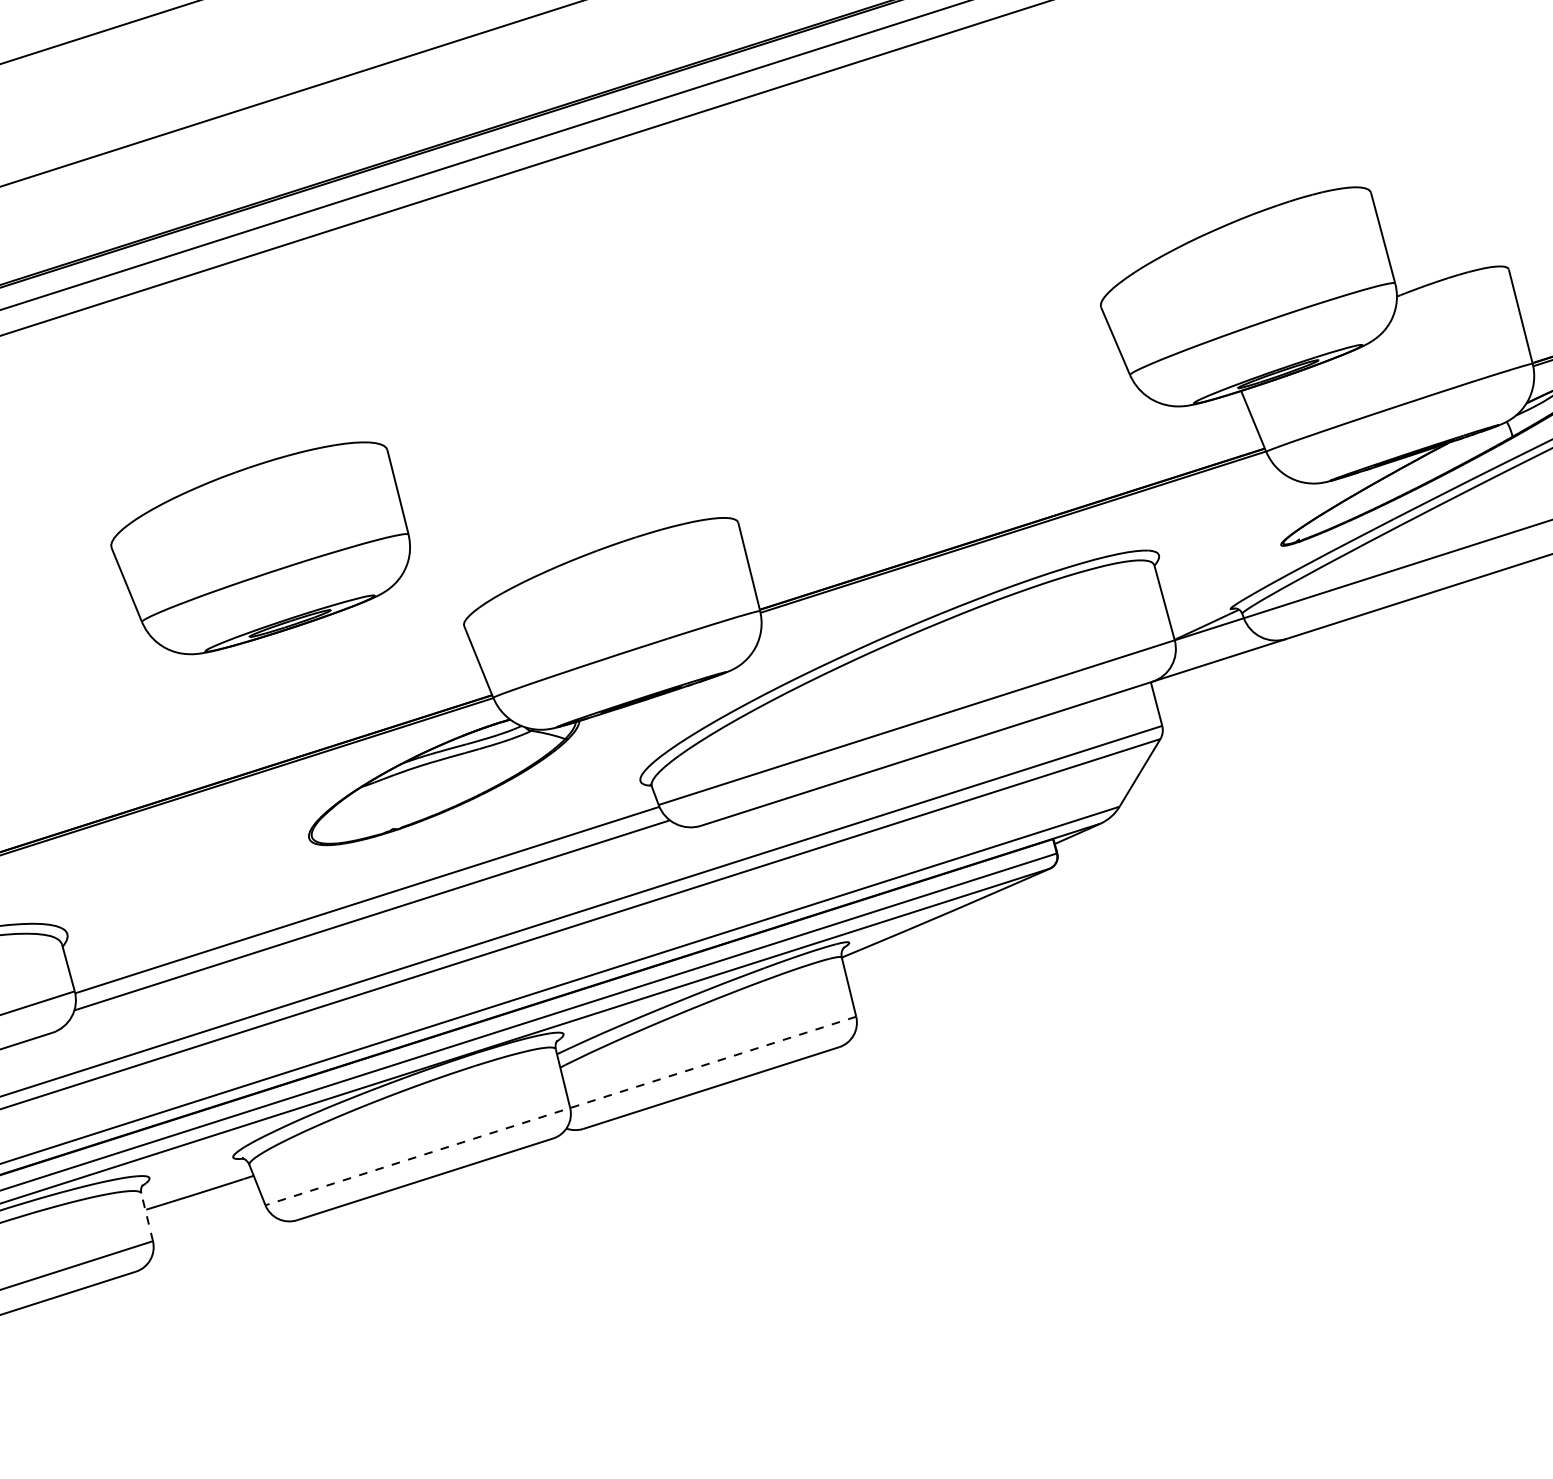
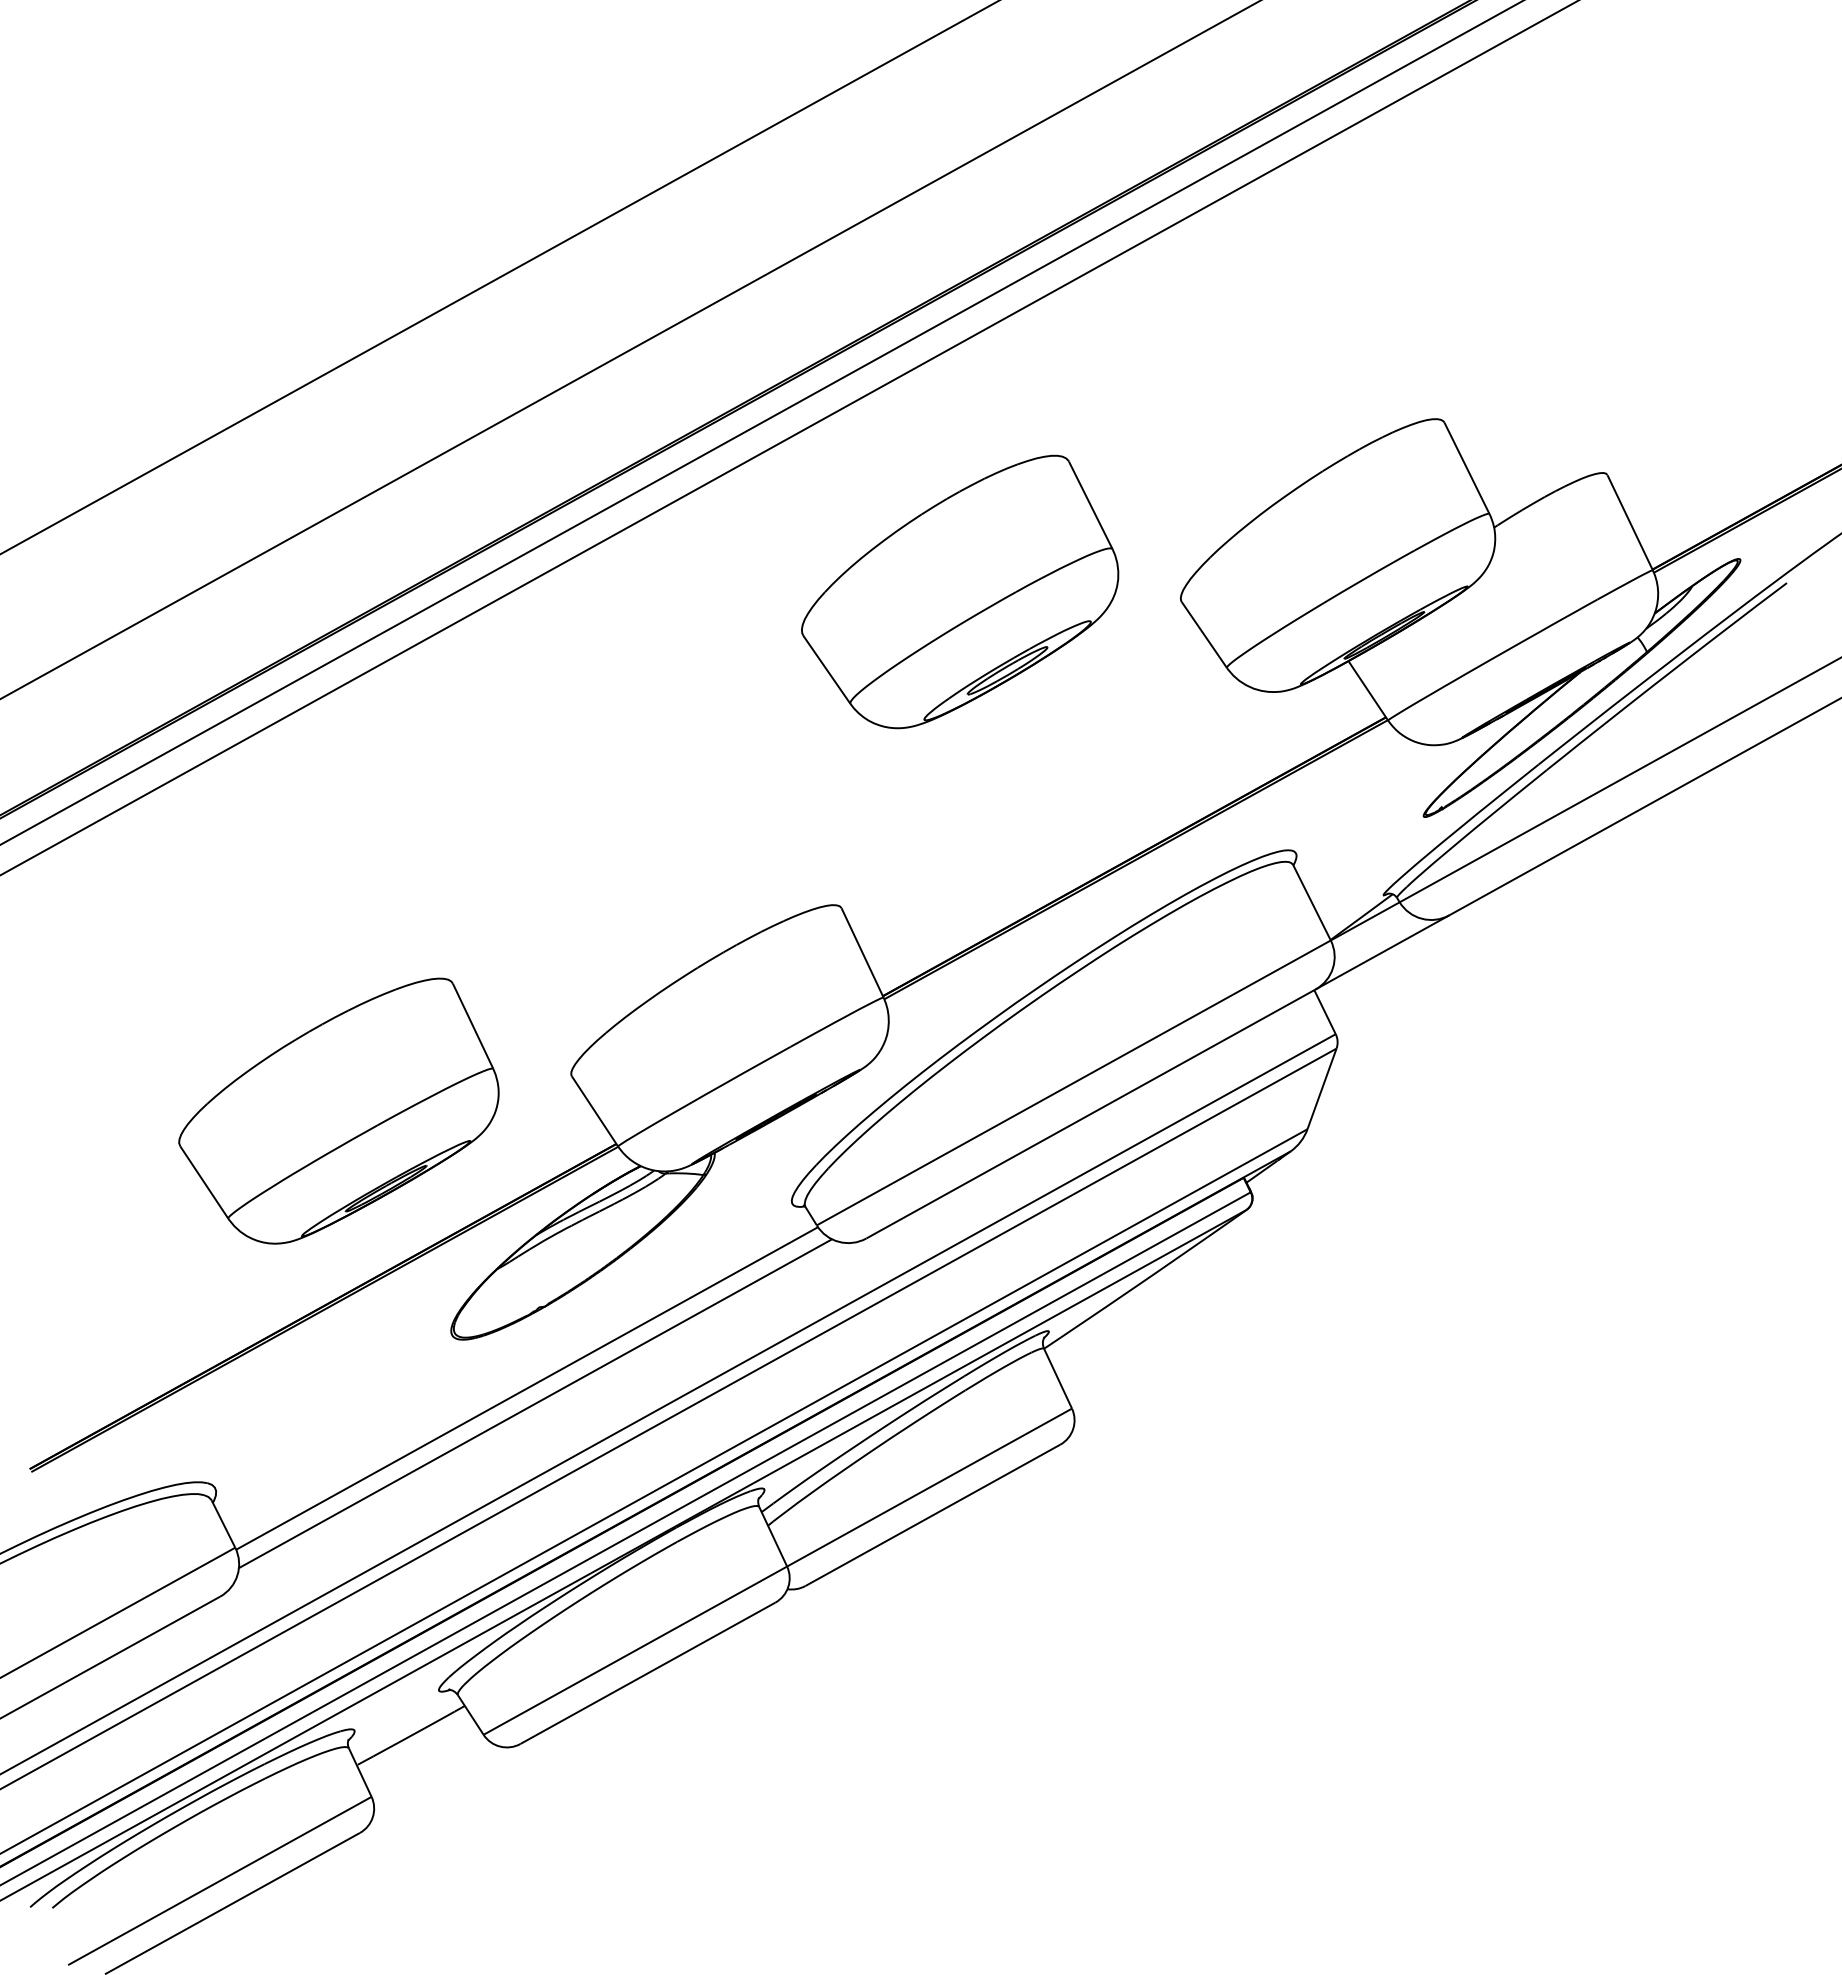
part: (903, 257) -> (960, 591), added
part: (261, 544) -> (338, 1110), moved
line: (560, 1110) -> (777, 1571), dashed -> solid
line: (147, 1217) -> (360, 1772), dashed -> solid

